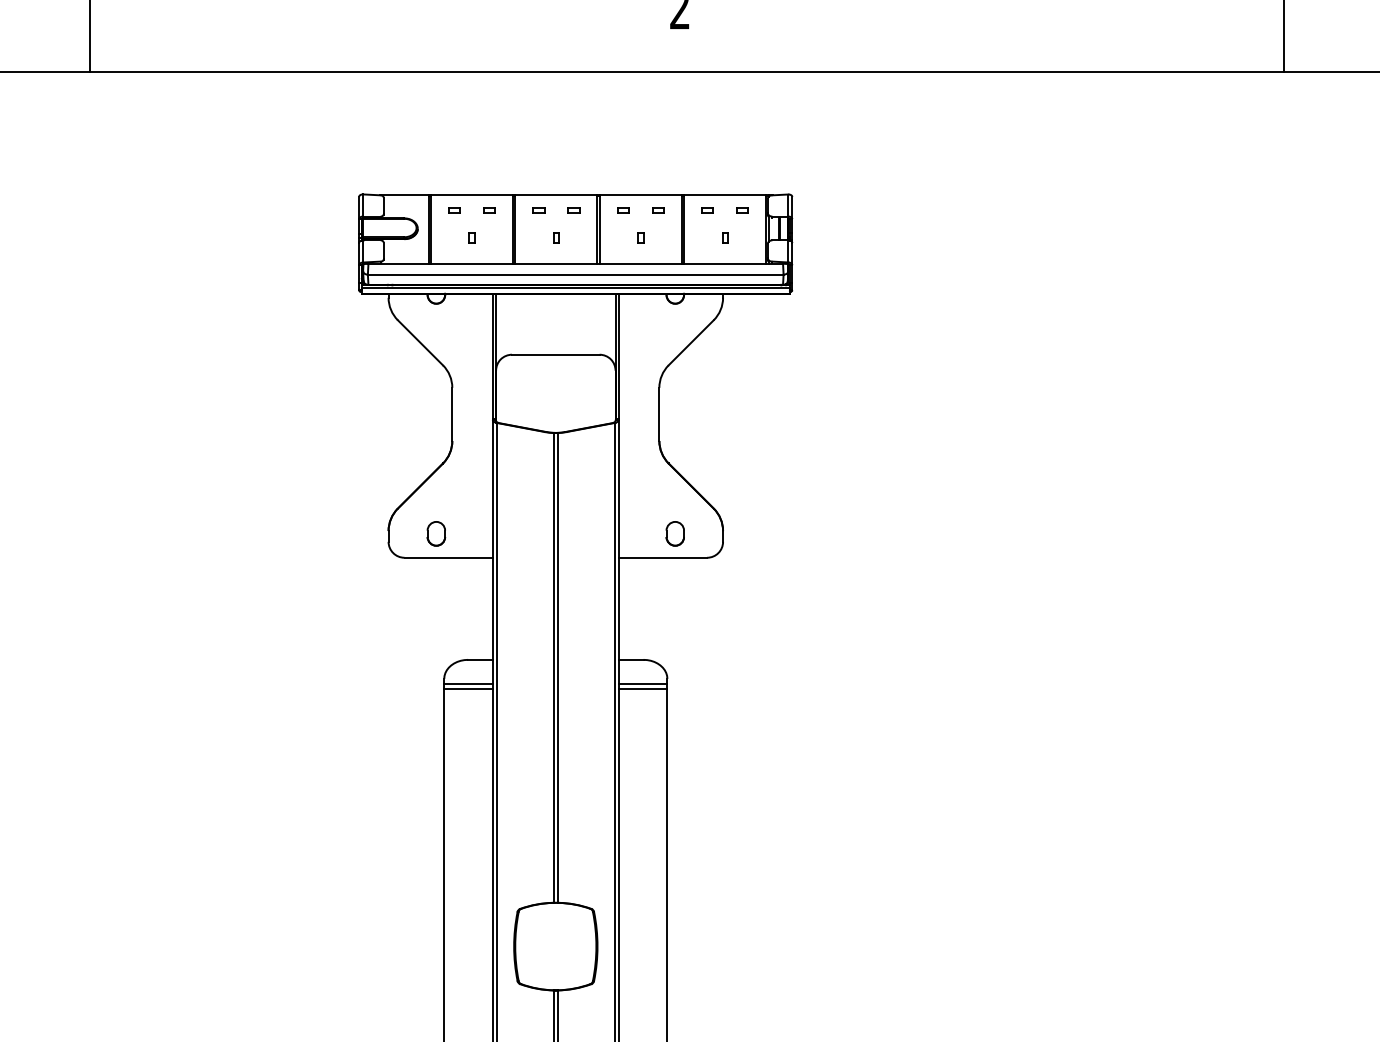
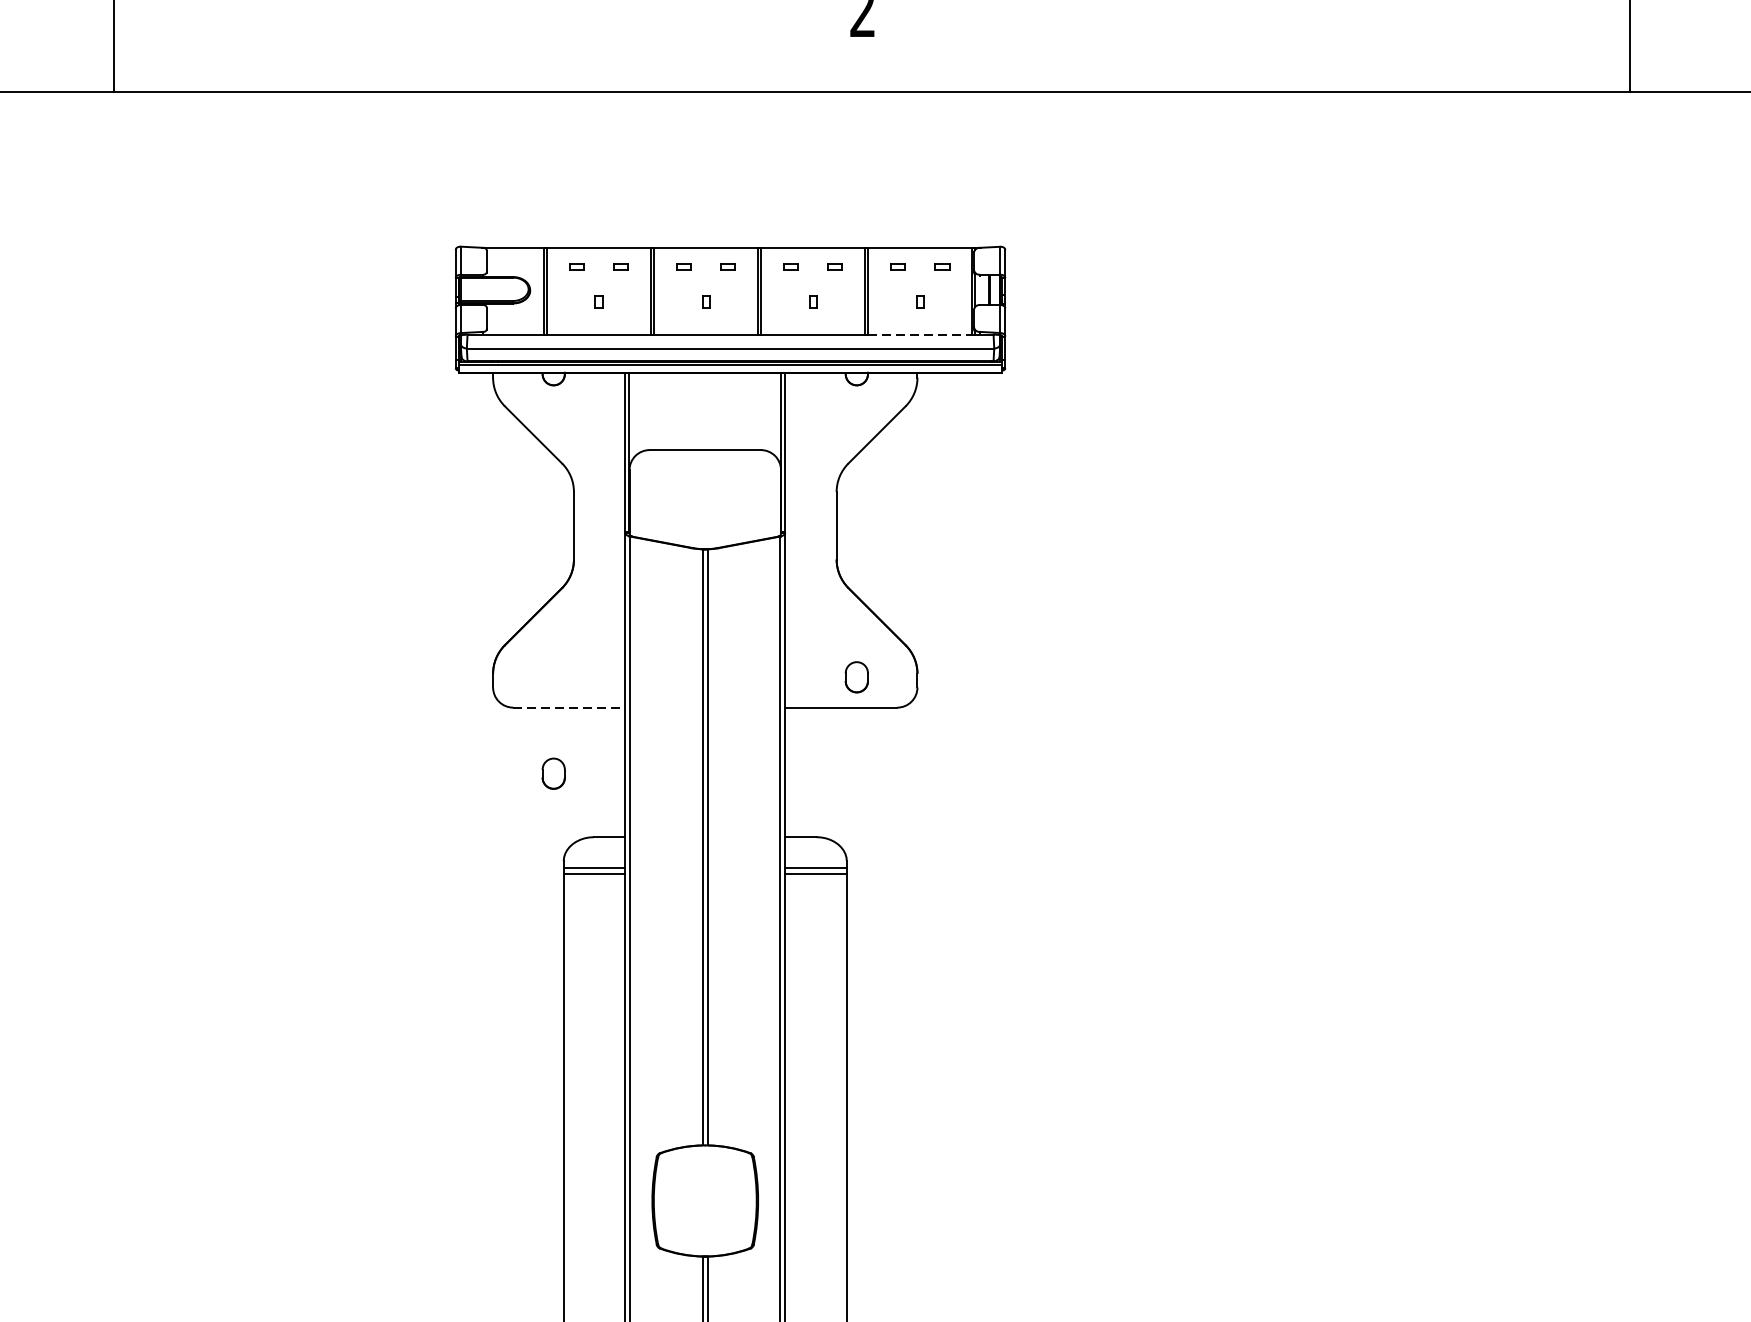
line: (725, 263) -> (920, 334), solid -> dashed
part: (436, 533) -> (553, 773), moved
line: (449, 557) -> (570, 707), solid -> dashed

